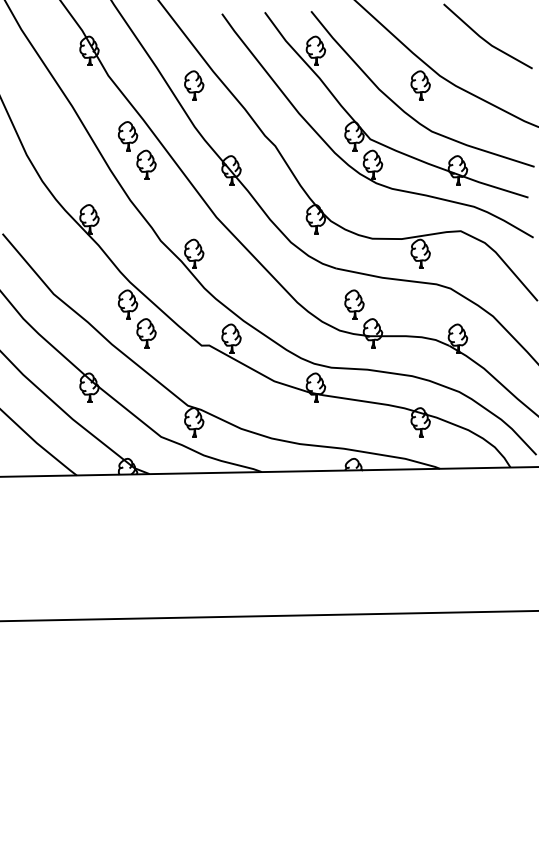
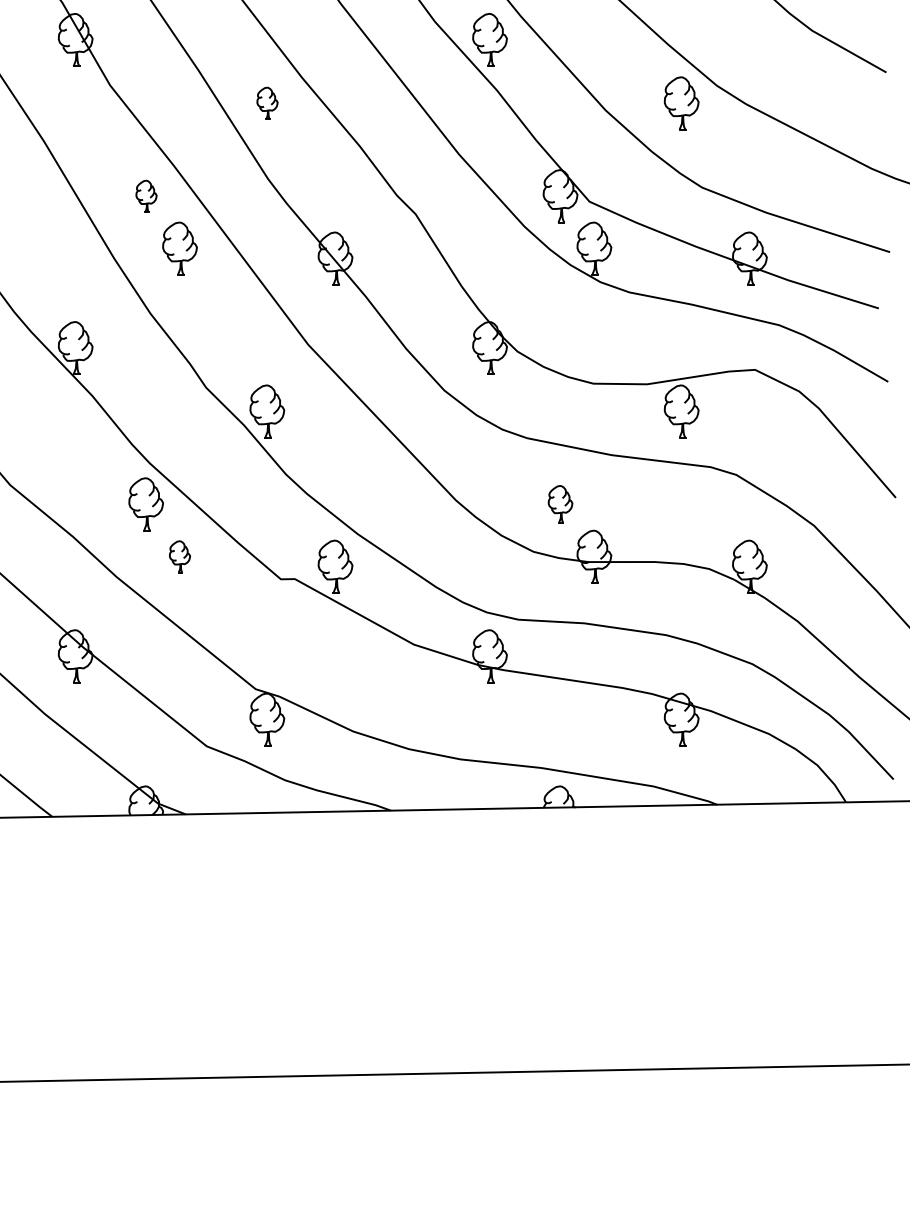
part: (194, 85) -> (267, 103), size x0.6
part: (128, 136) -> (147, 196), size x0.6
part: (354, 304) -> (560, 504), size x0.7
part: (146, 333) -> (179, 557), size x0.6

